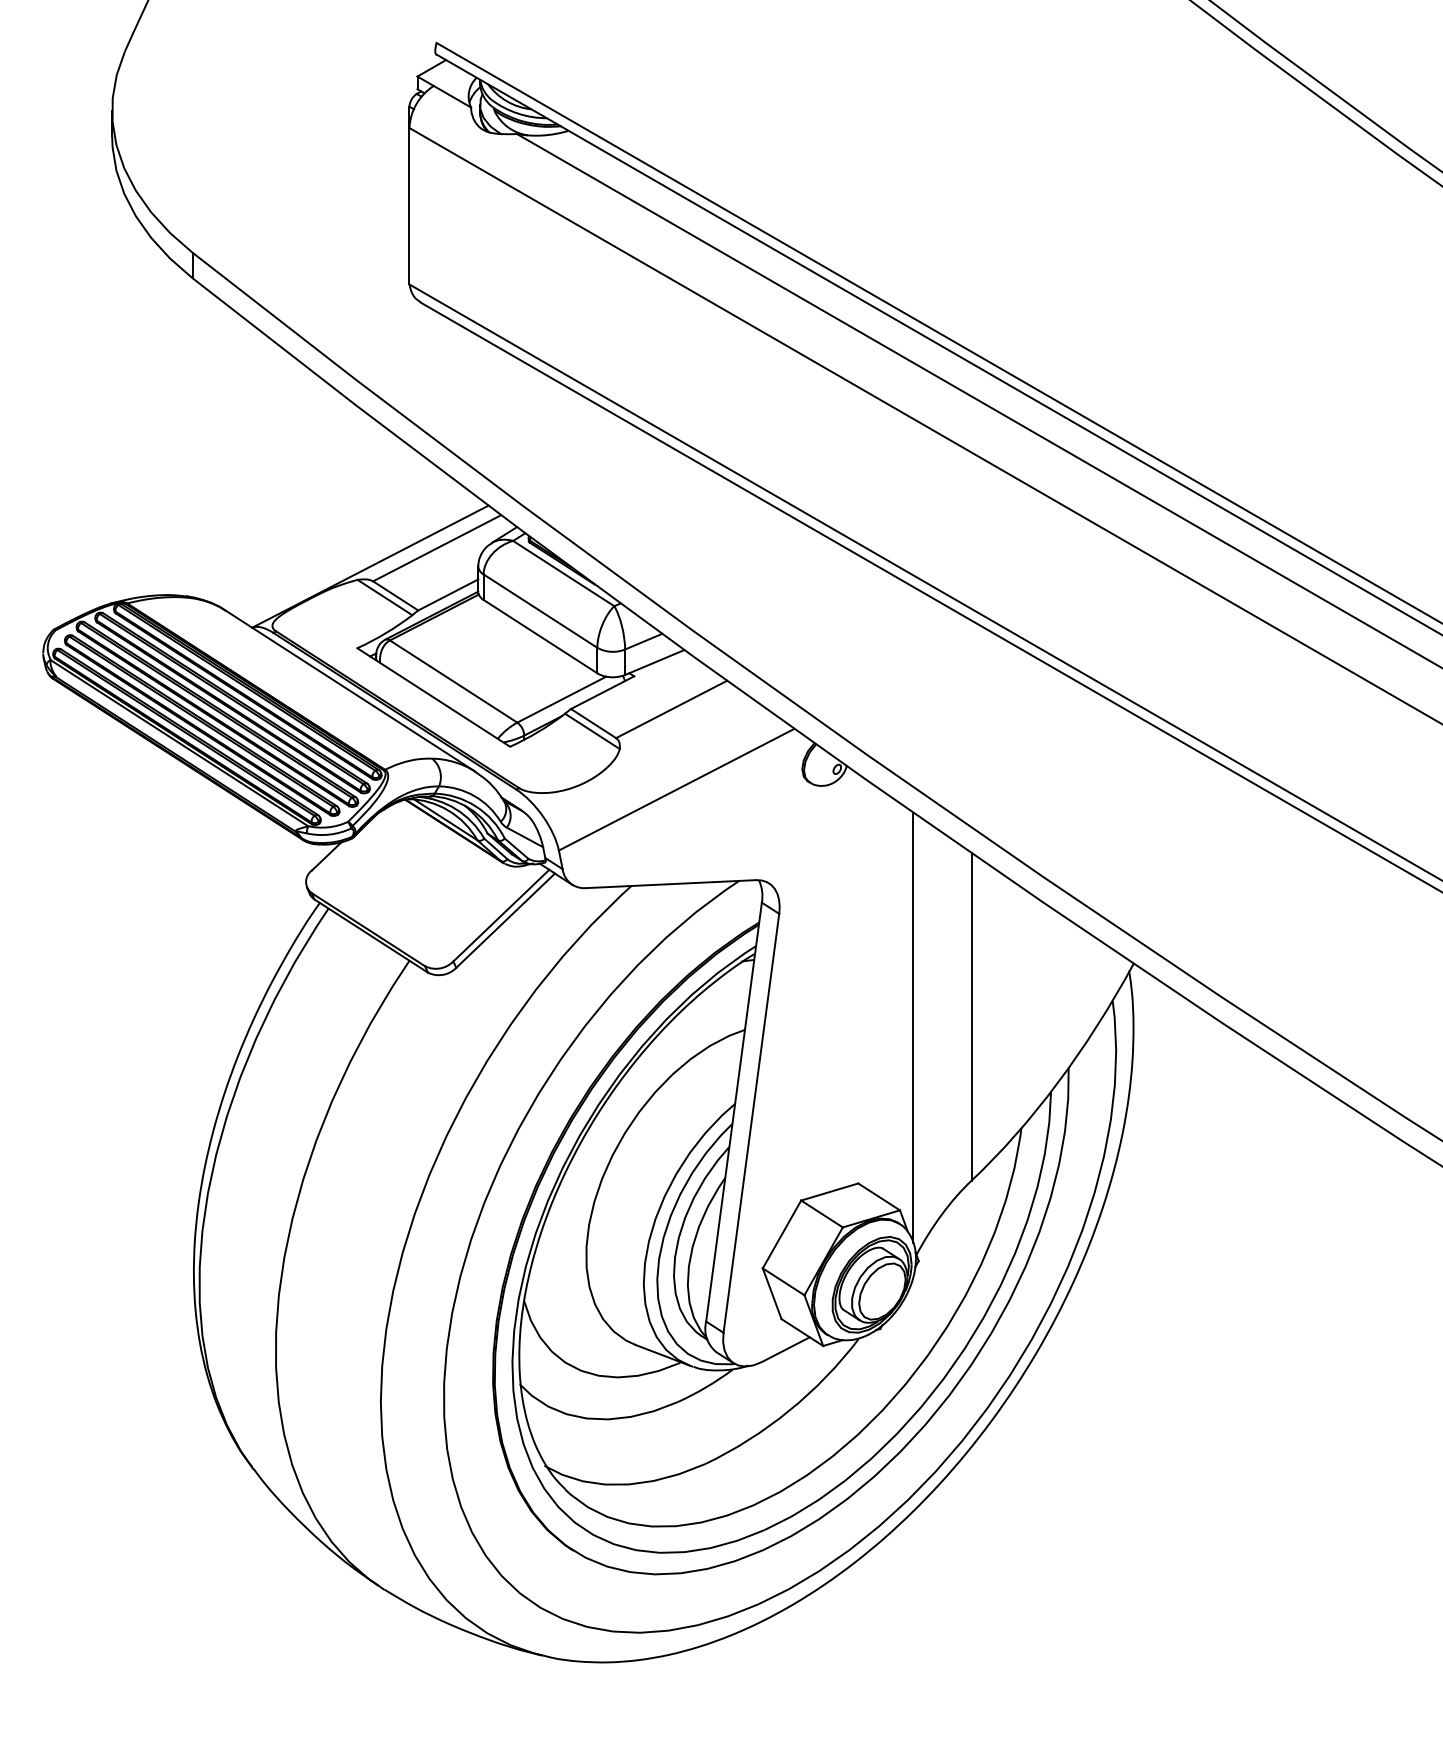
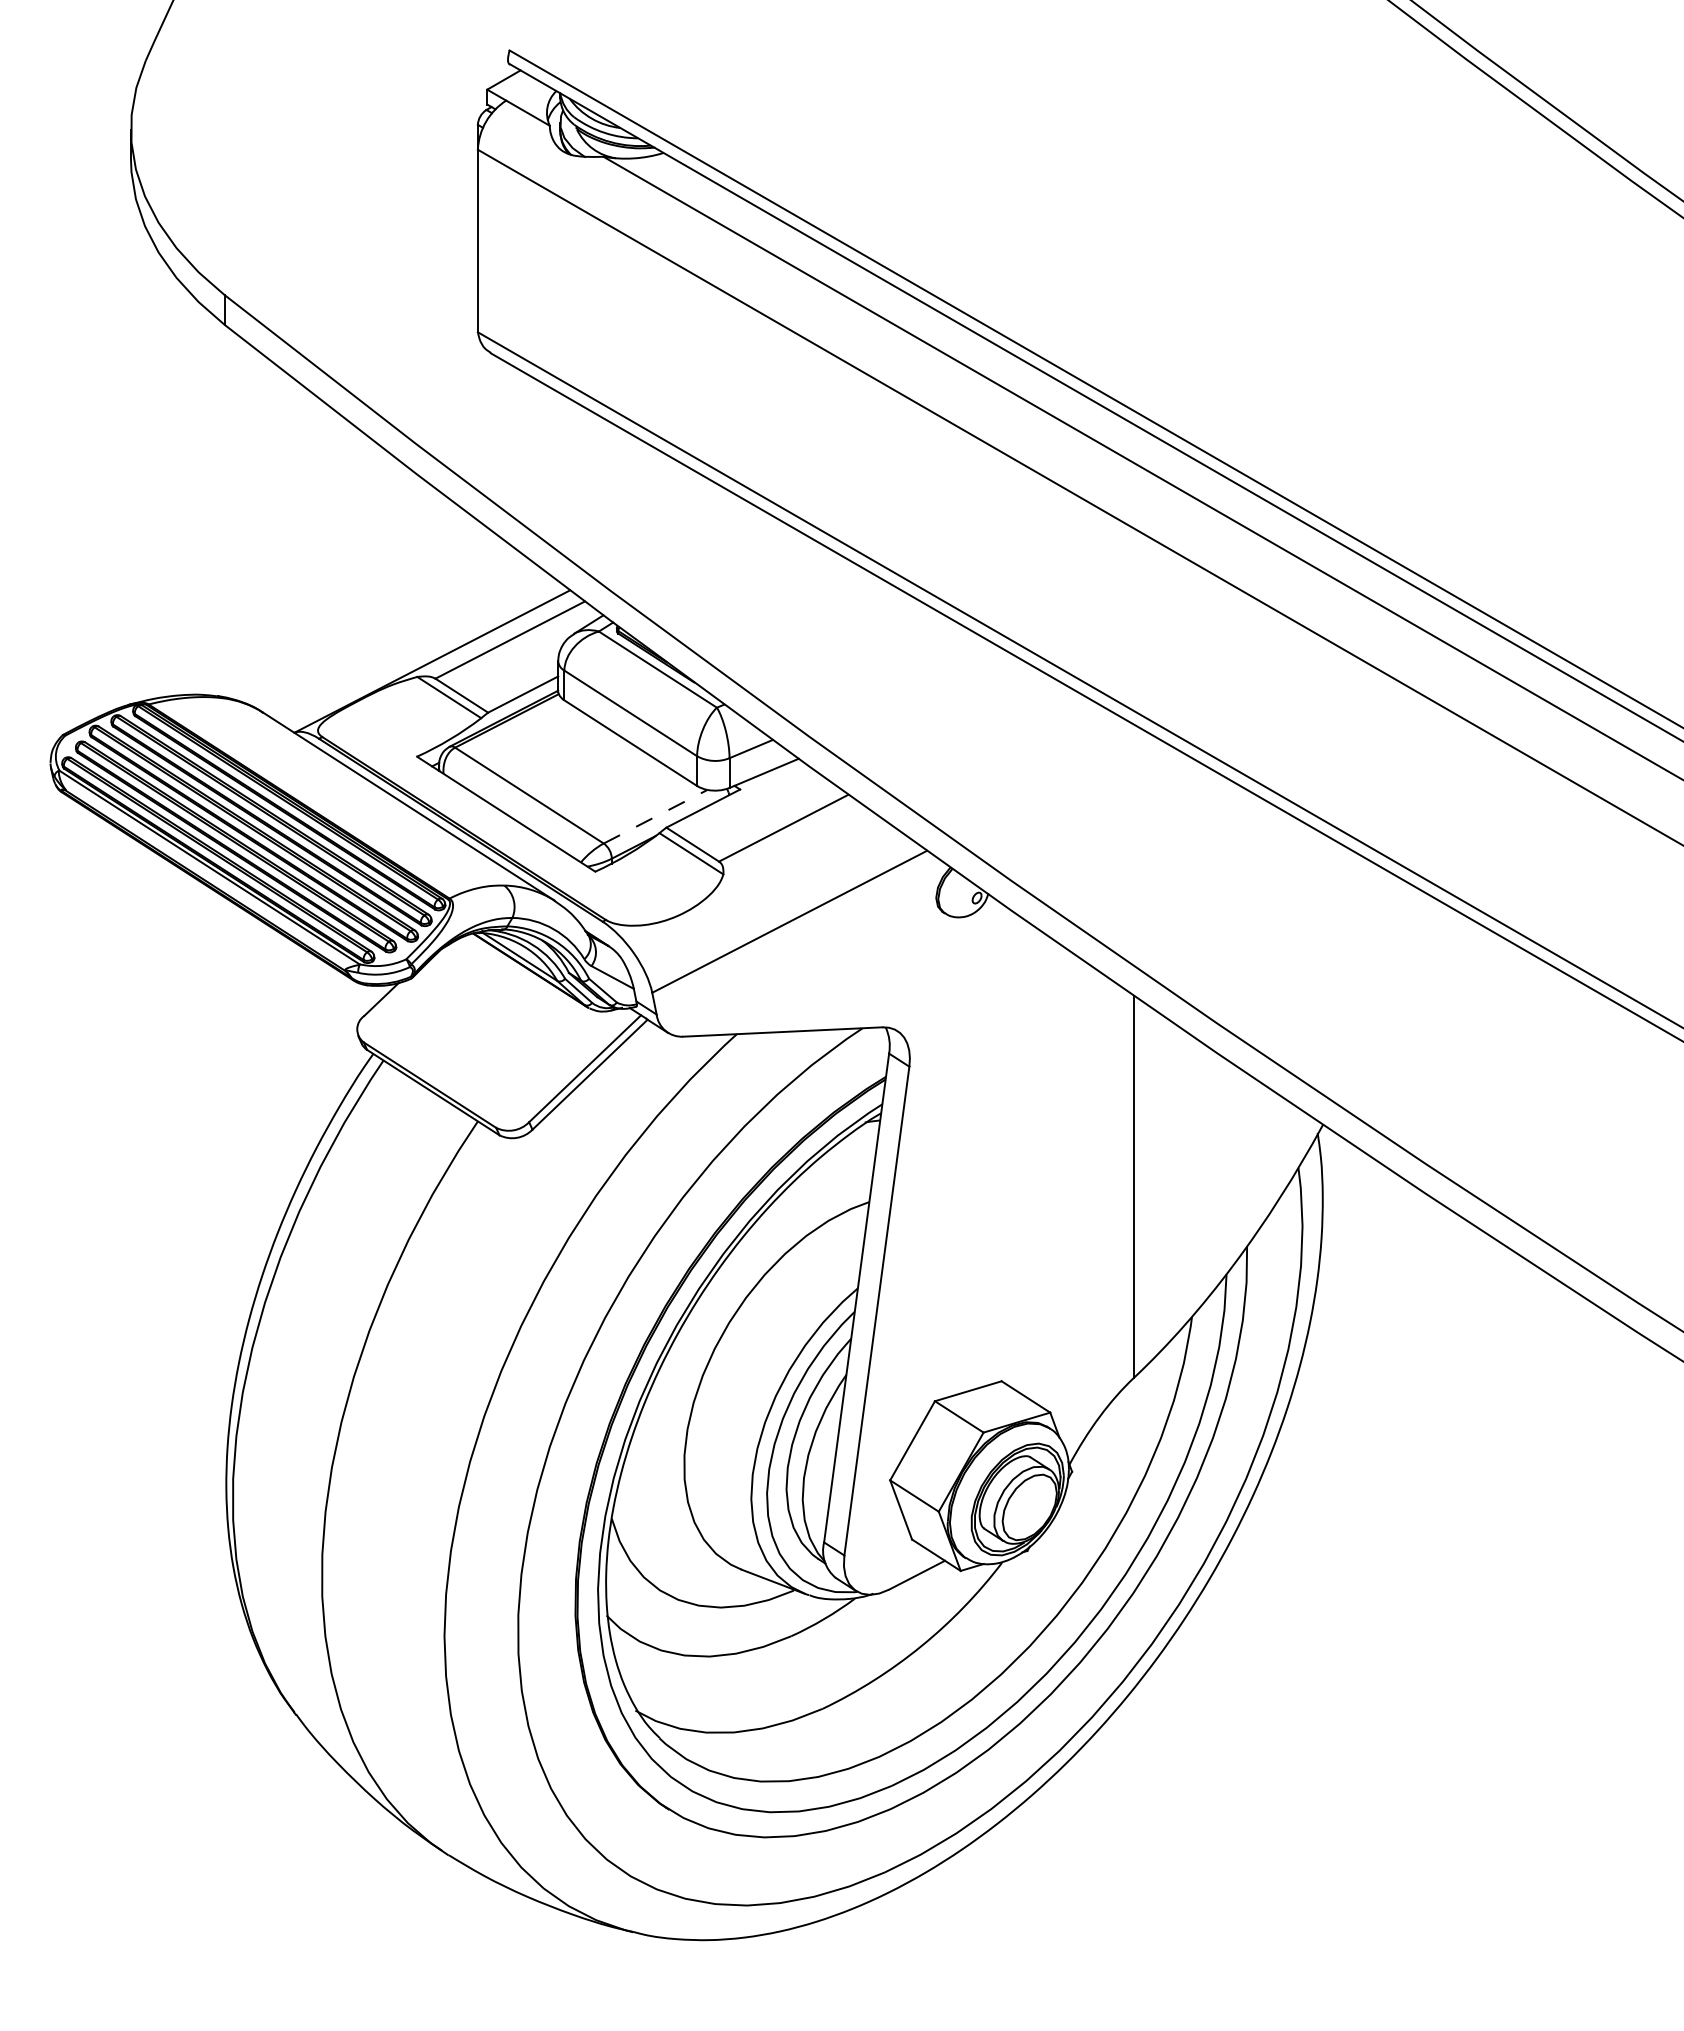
line: (562, 699) -> (656, 816), solid -> dashed
line: (913, 1027) -> (1065, 1199), removed

